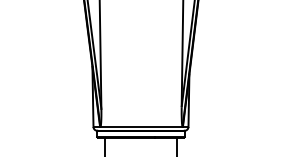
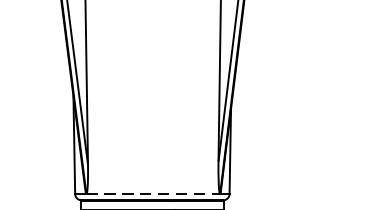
line: (142, 126) -> (154, 193), solid -> dashed

